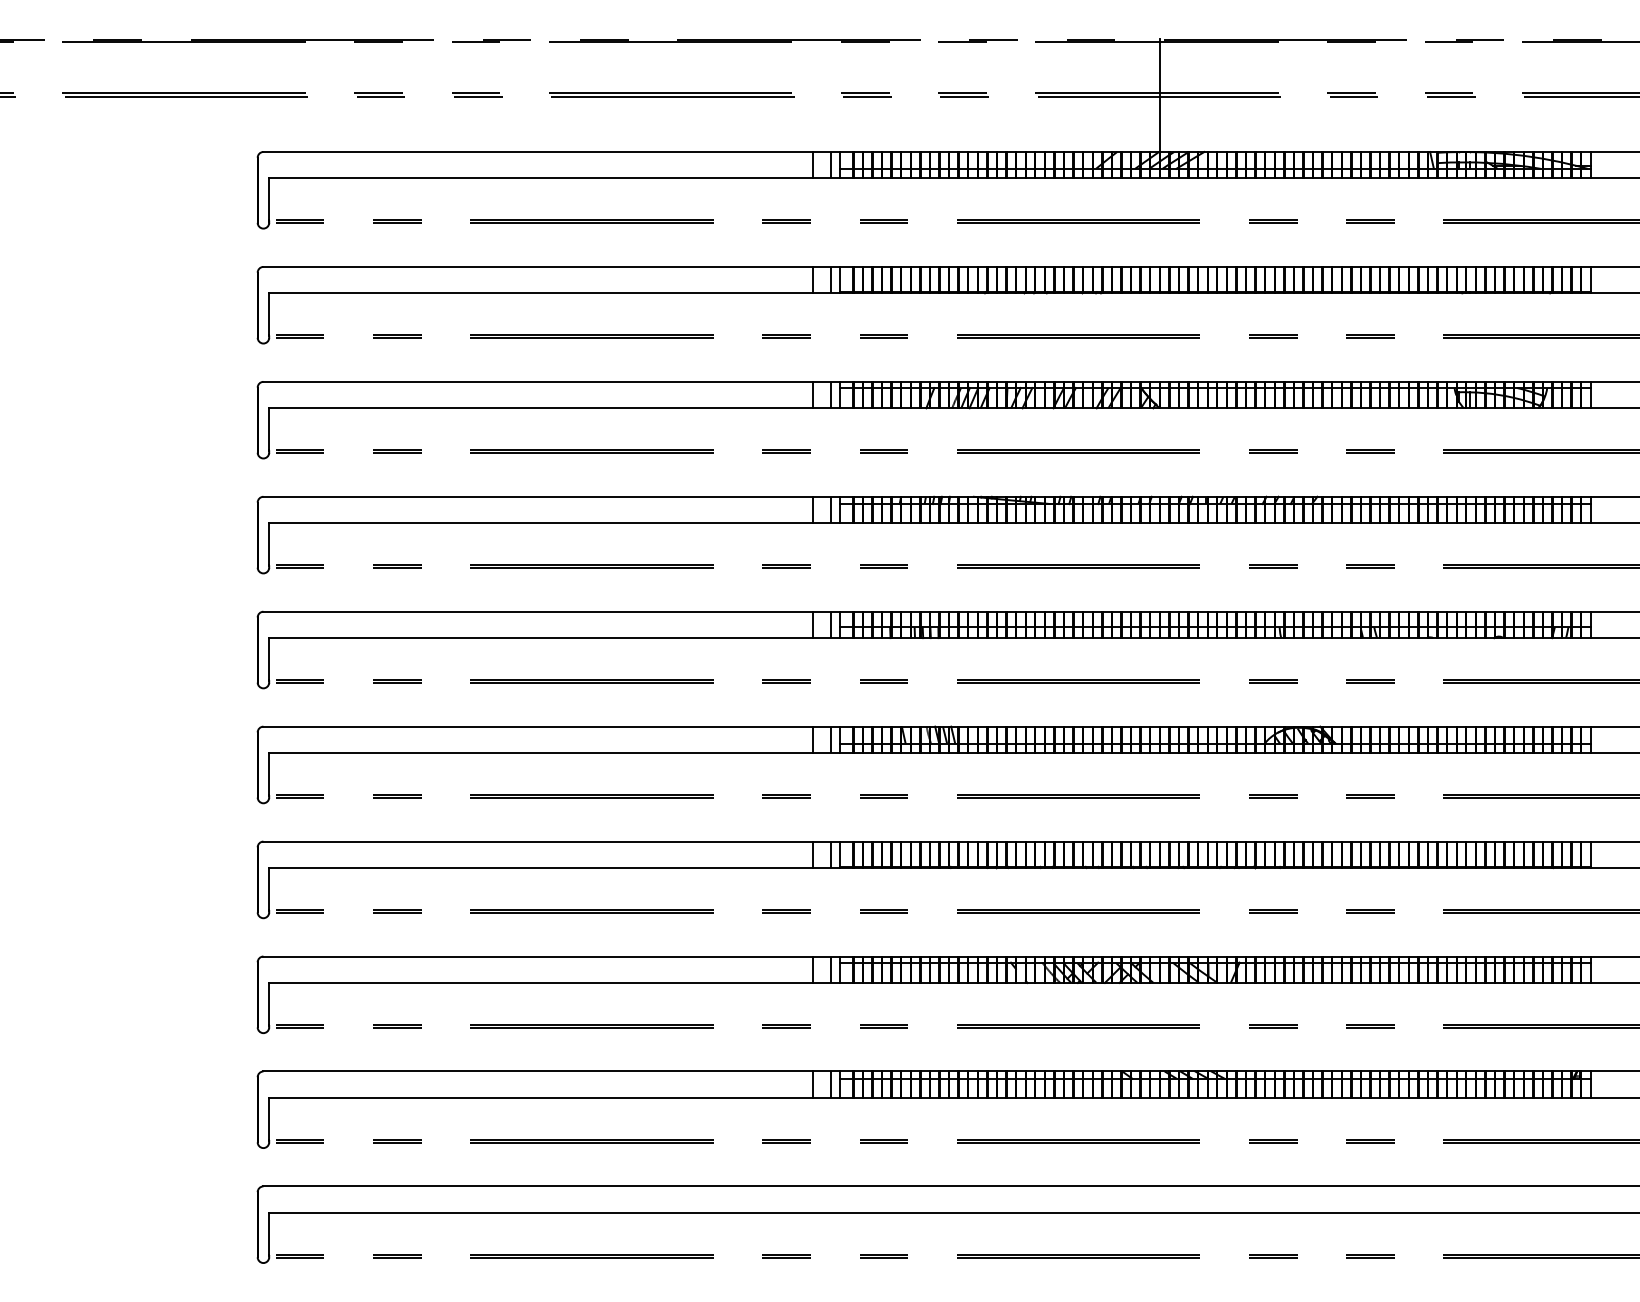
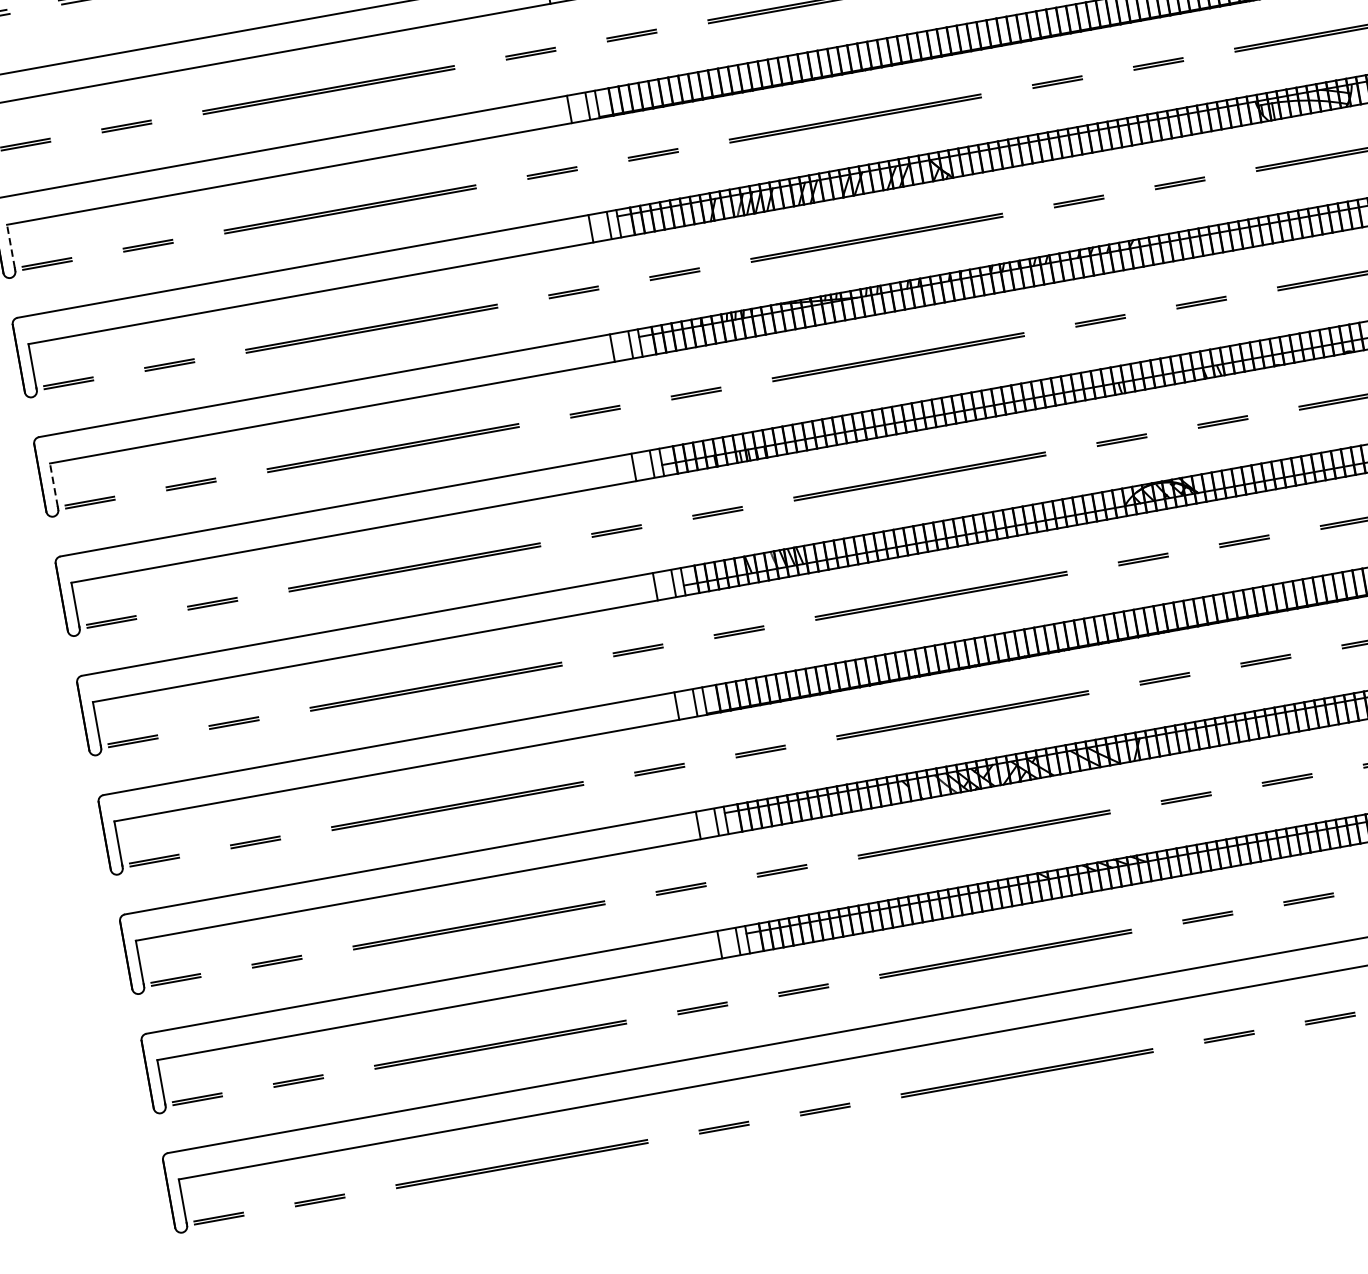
line: (269, 314) -> (11, 246), solid -> dashed
line: (269, 544) -> (54, 485), solid -> dashed

